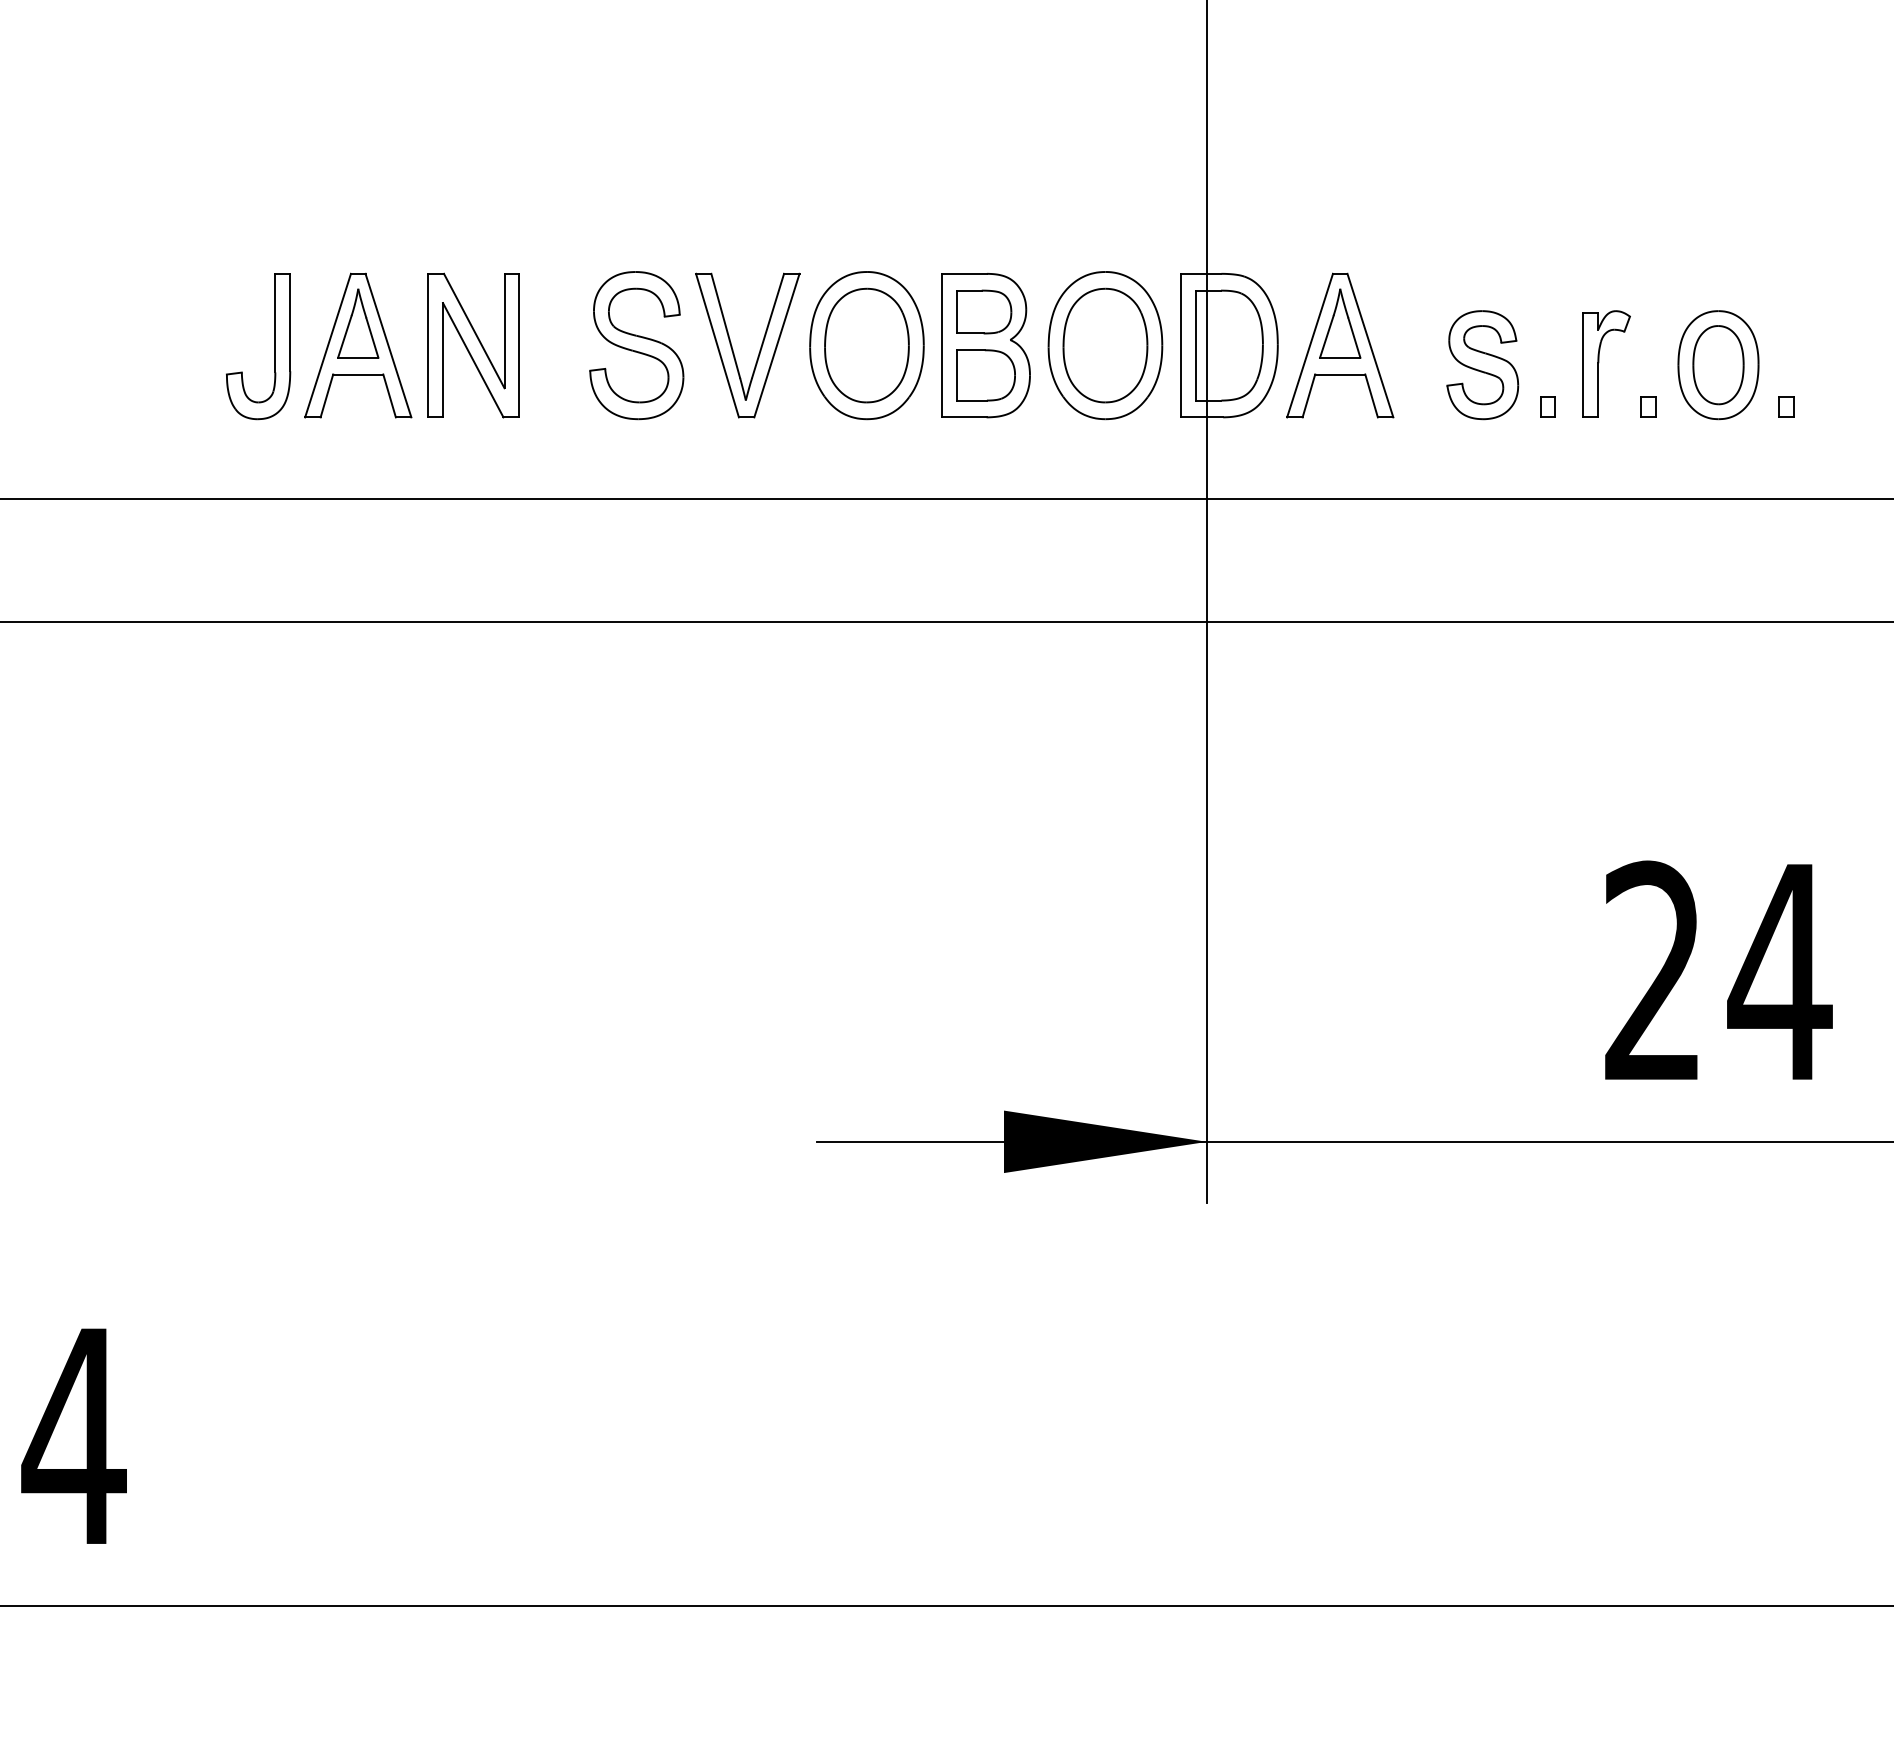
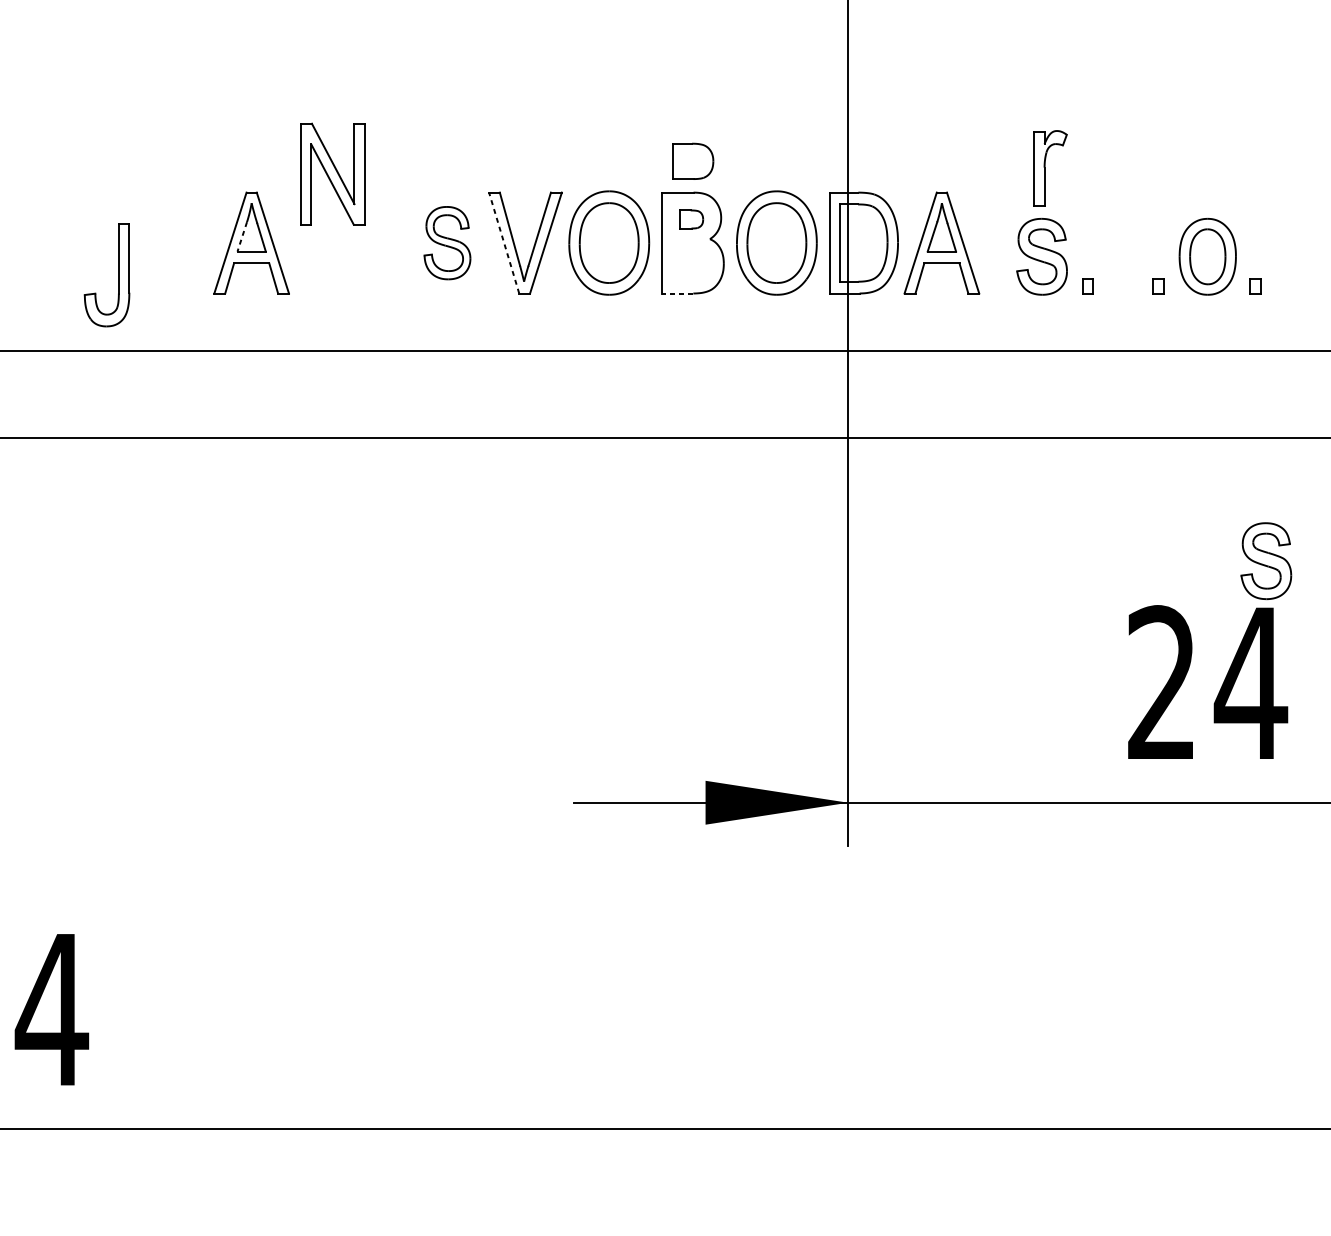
part: (984, 311) -> (691, 219), size x0.6
line: (344, 336) -> (242, 236), solid -> dashed
part: (473, 345) -> (332, 174), moved
part: (636, 345) -> (447, 243), size x0.7
line: (717, 345) -> (504, 243), solid -> dashed
part: (274, 346) -> (118, 275), moved
part: (1599, 362) -> (1045, 167), moved
part: (985, 375) -> (692, 161), moved
line: (964, 417) -> (677, 293), solid -> dashed
part: (1801, 798) -> (1266, 561), added

